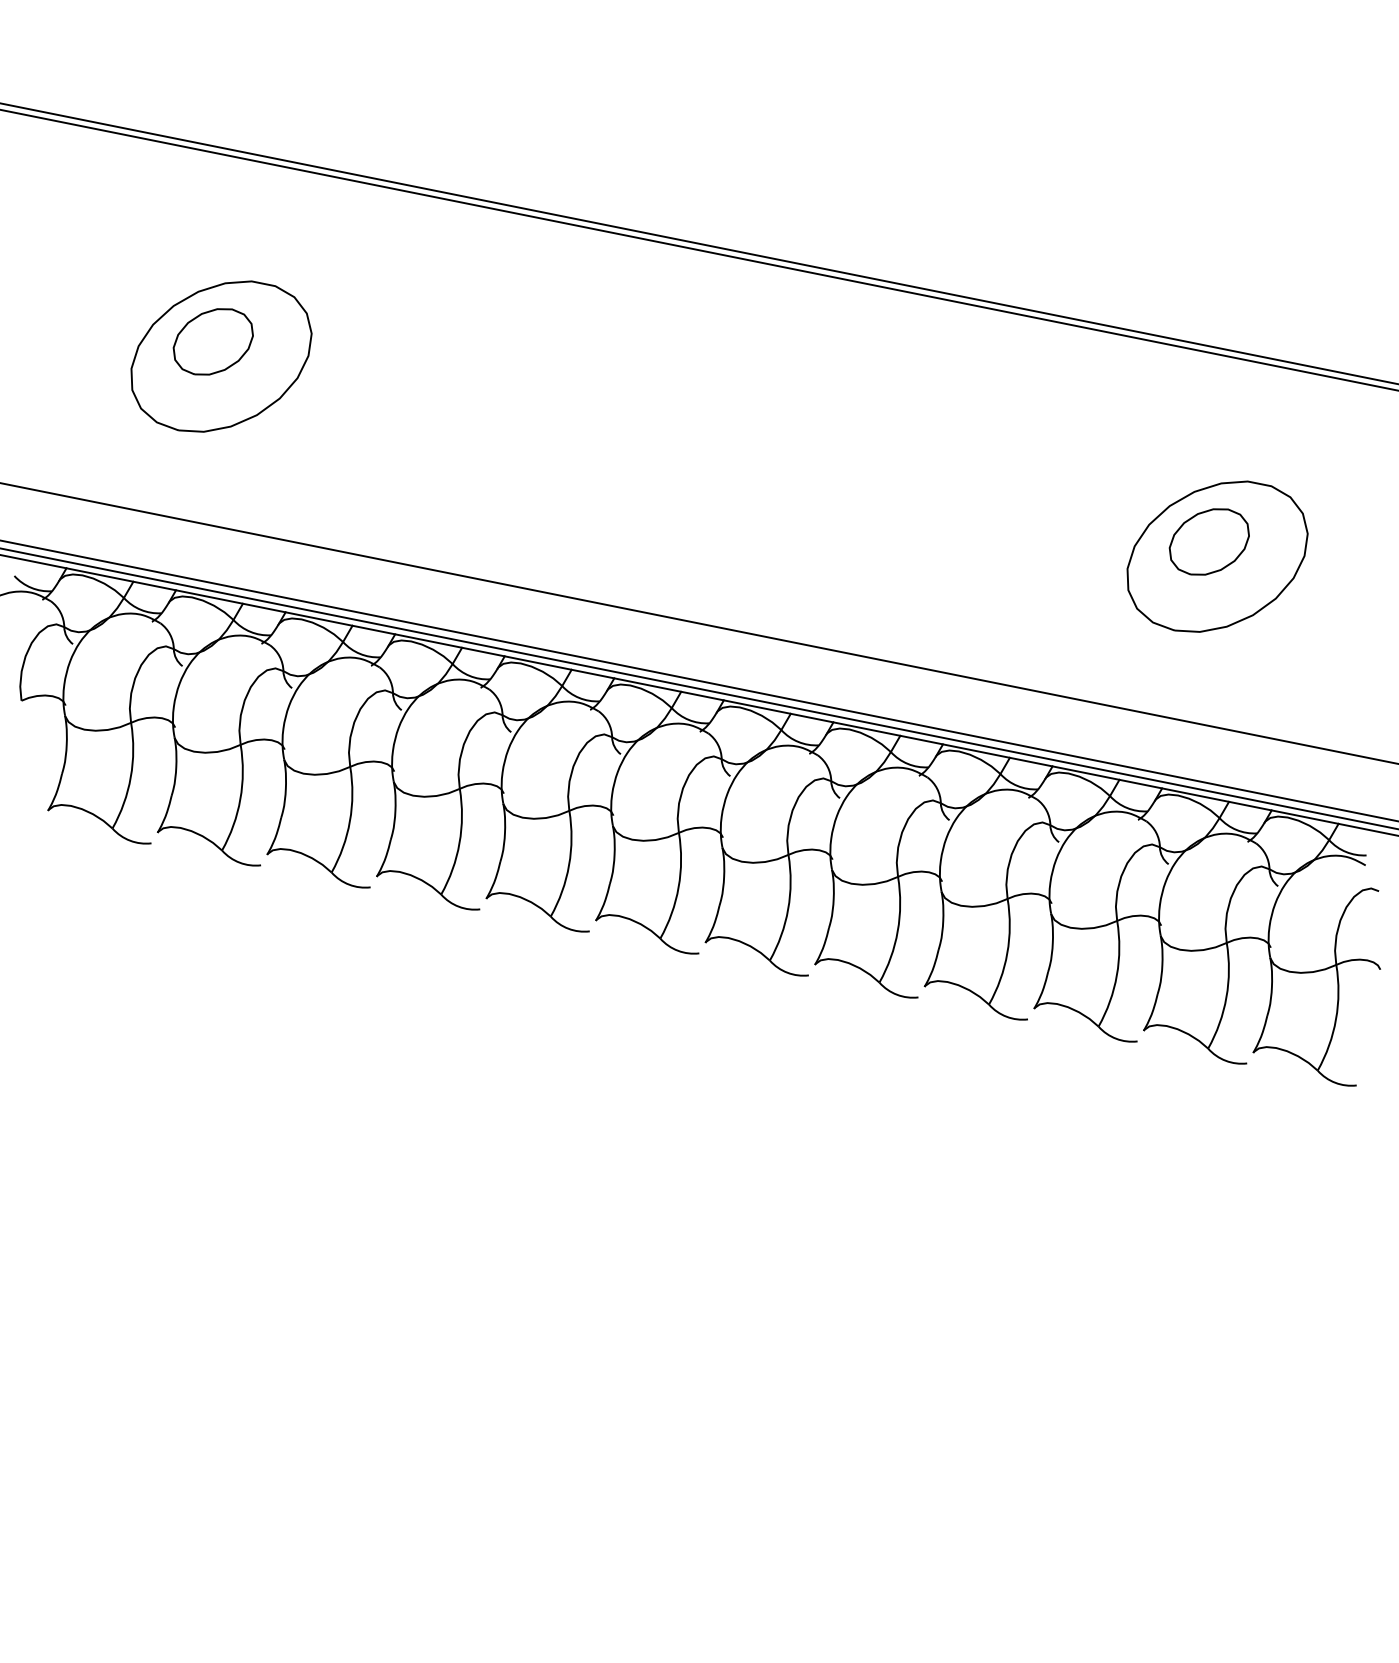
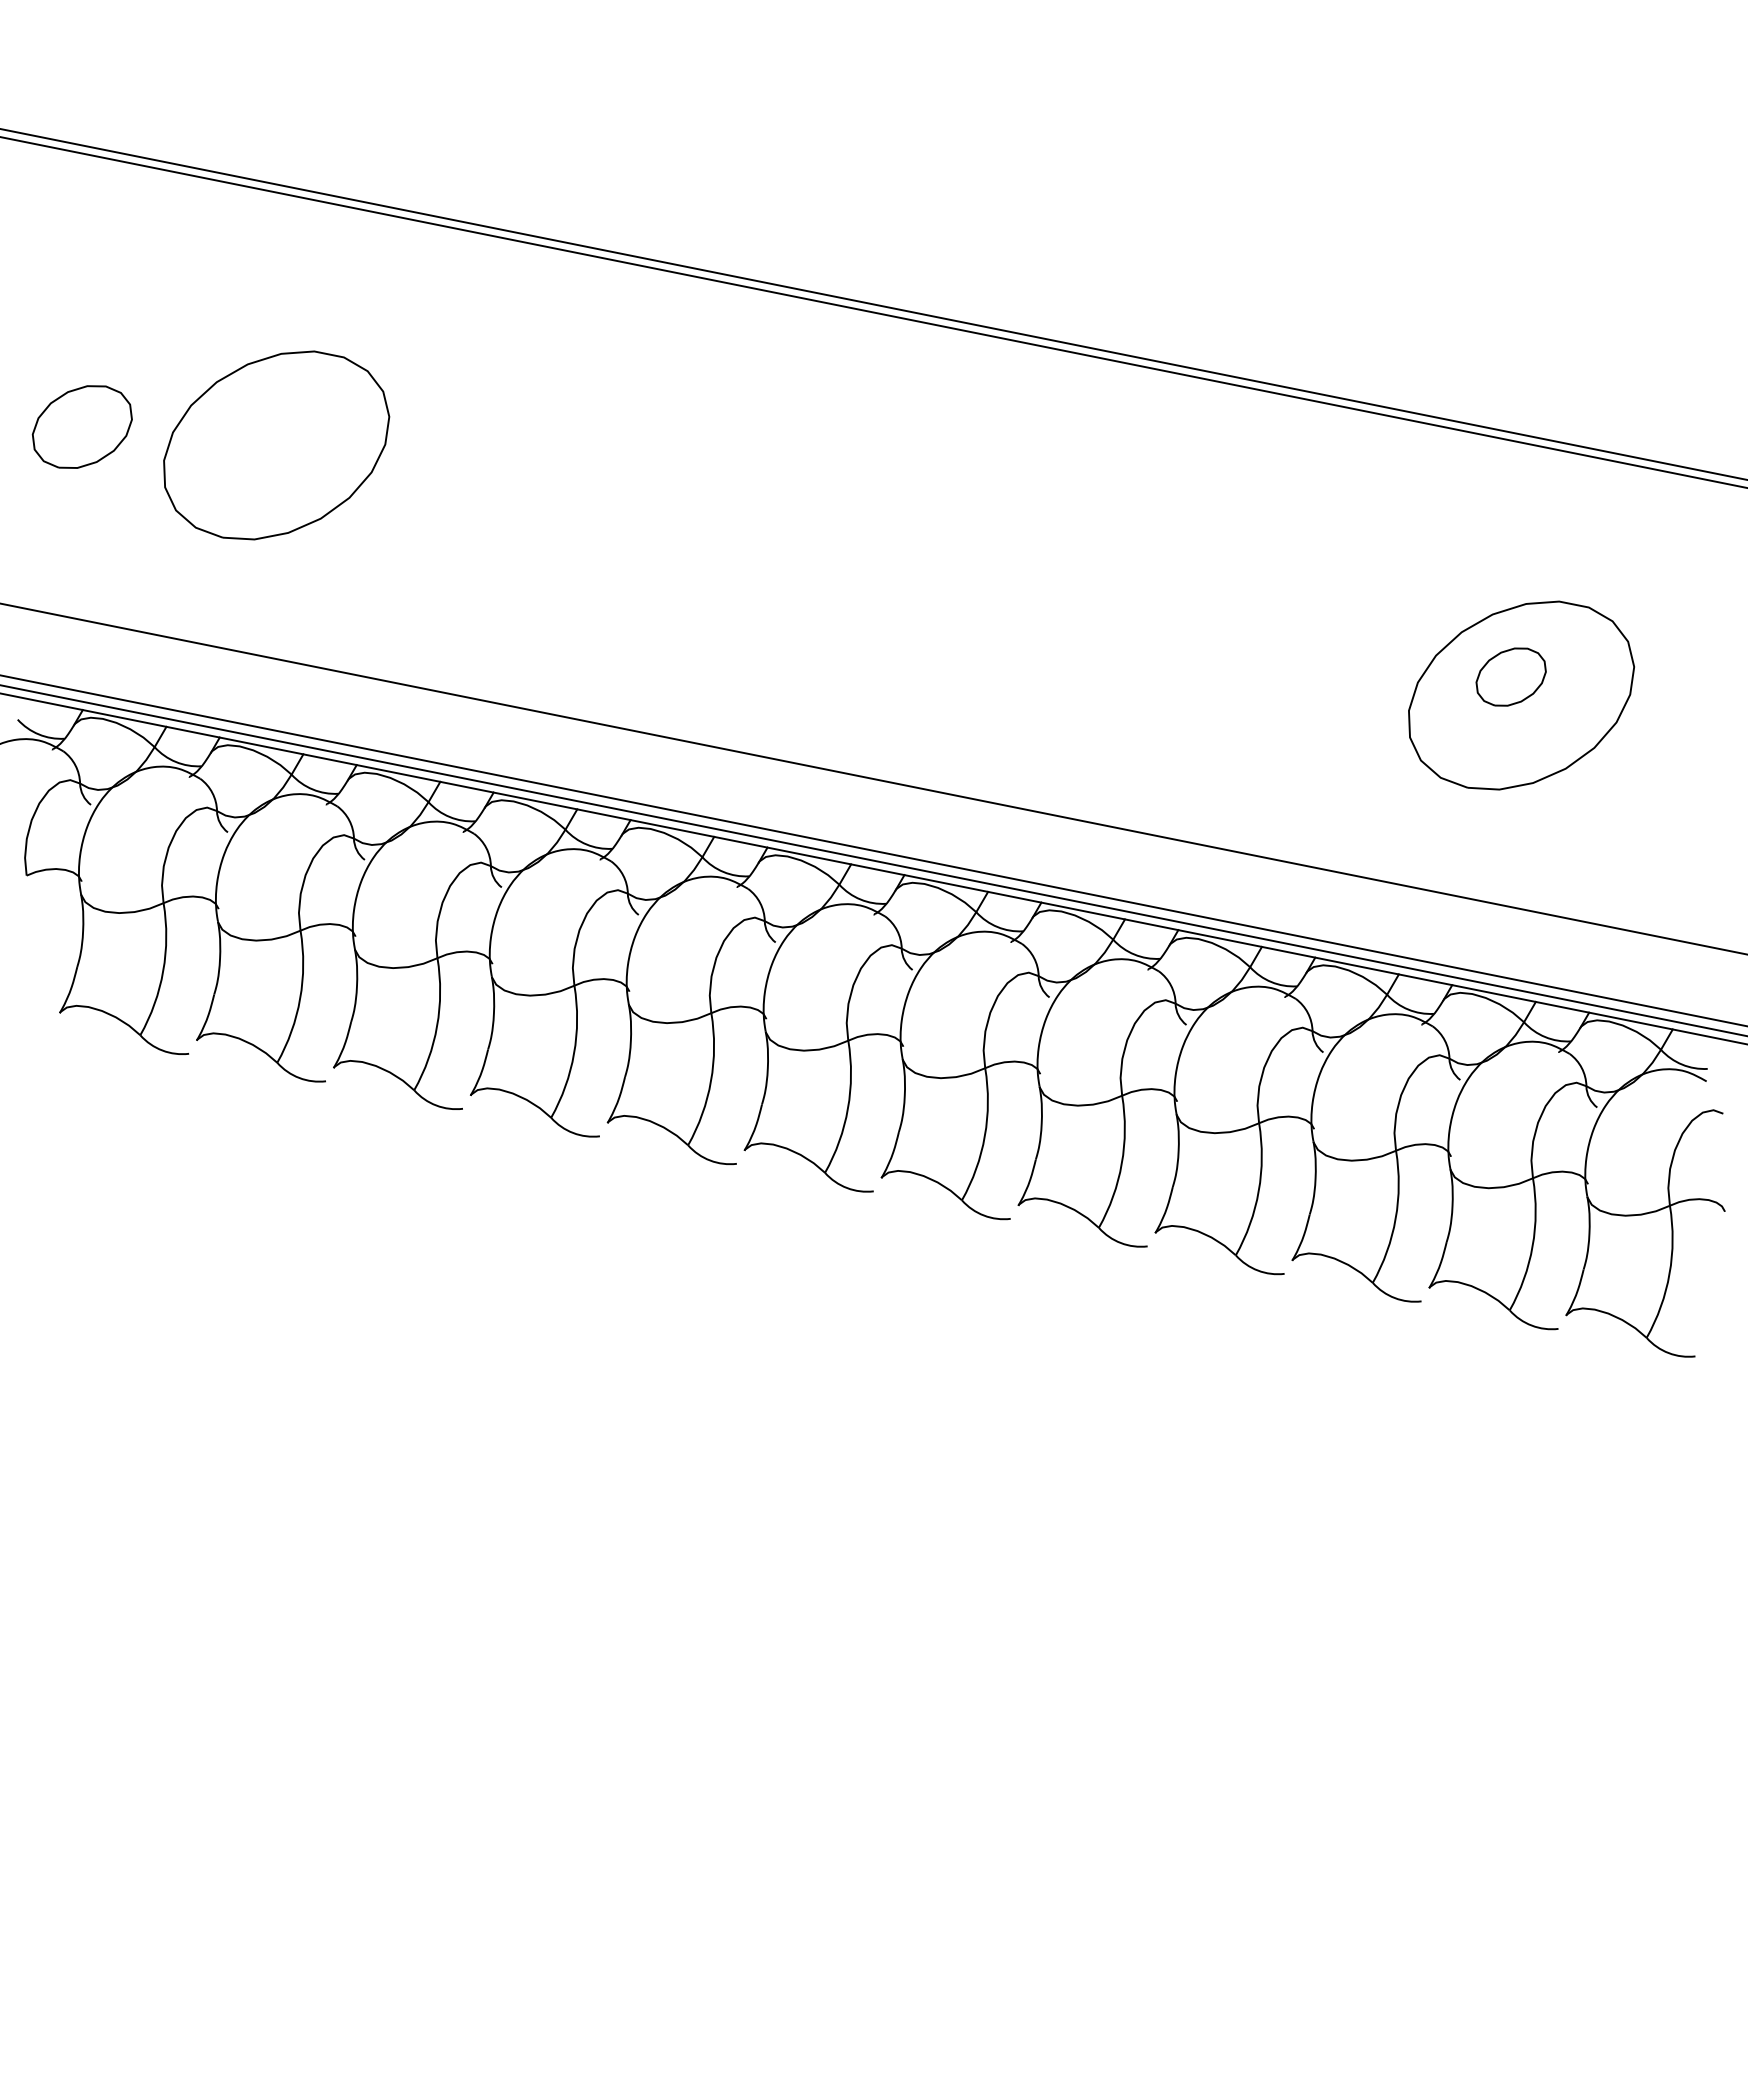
part: (212, 341) -> (81, 426), moved
part: (1208, 541) -> (1510, 676), size x0.7

